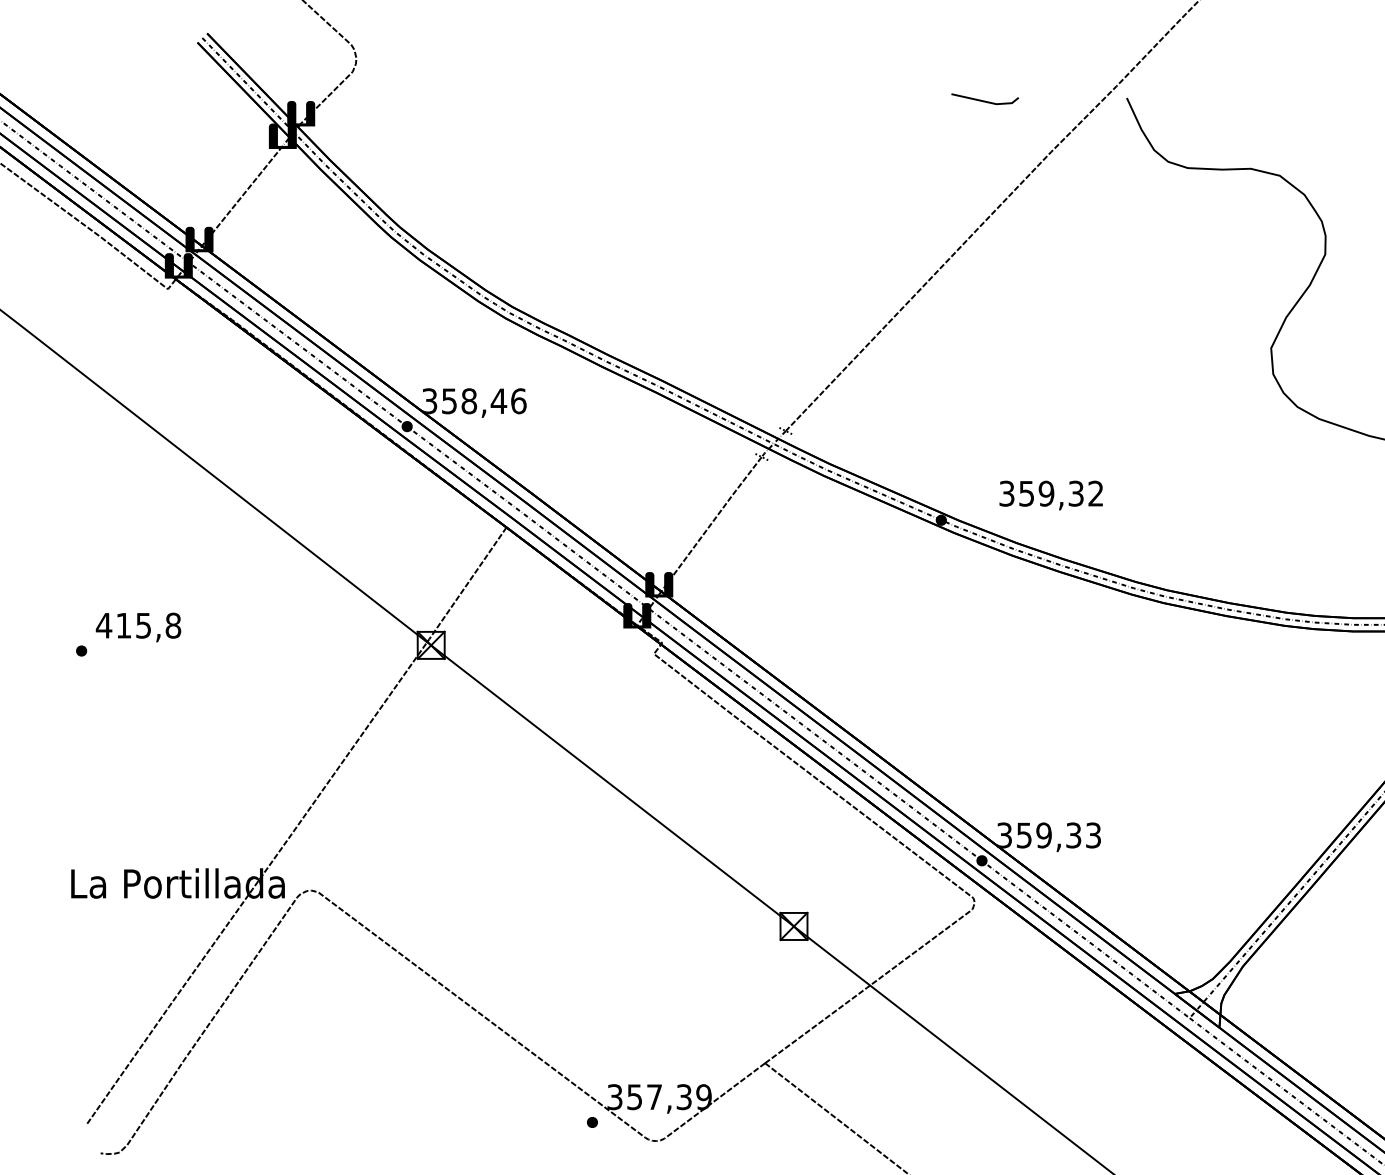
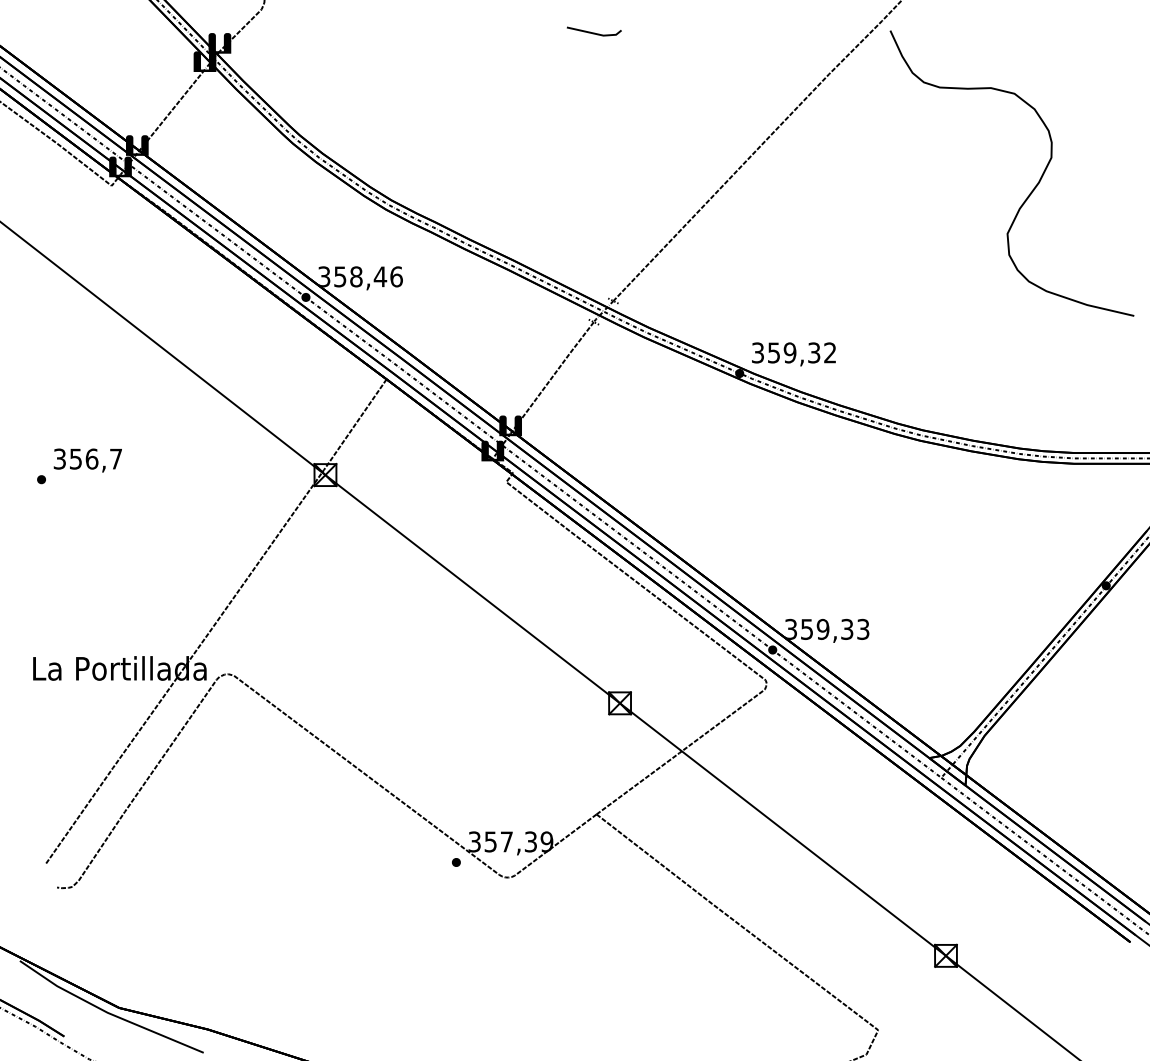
line: (985, 100) -> (594, 32), moved
text: (1050, 495) -> (793, 354), moved
text: (138, 624) -> (87, 458), 415,8 -> 356,7

